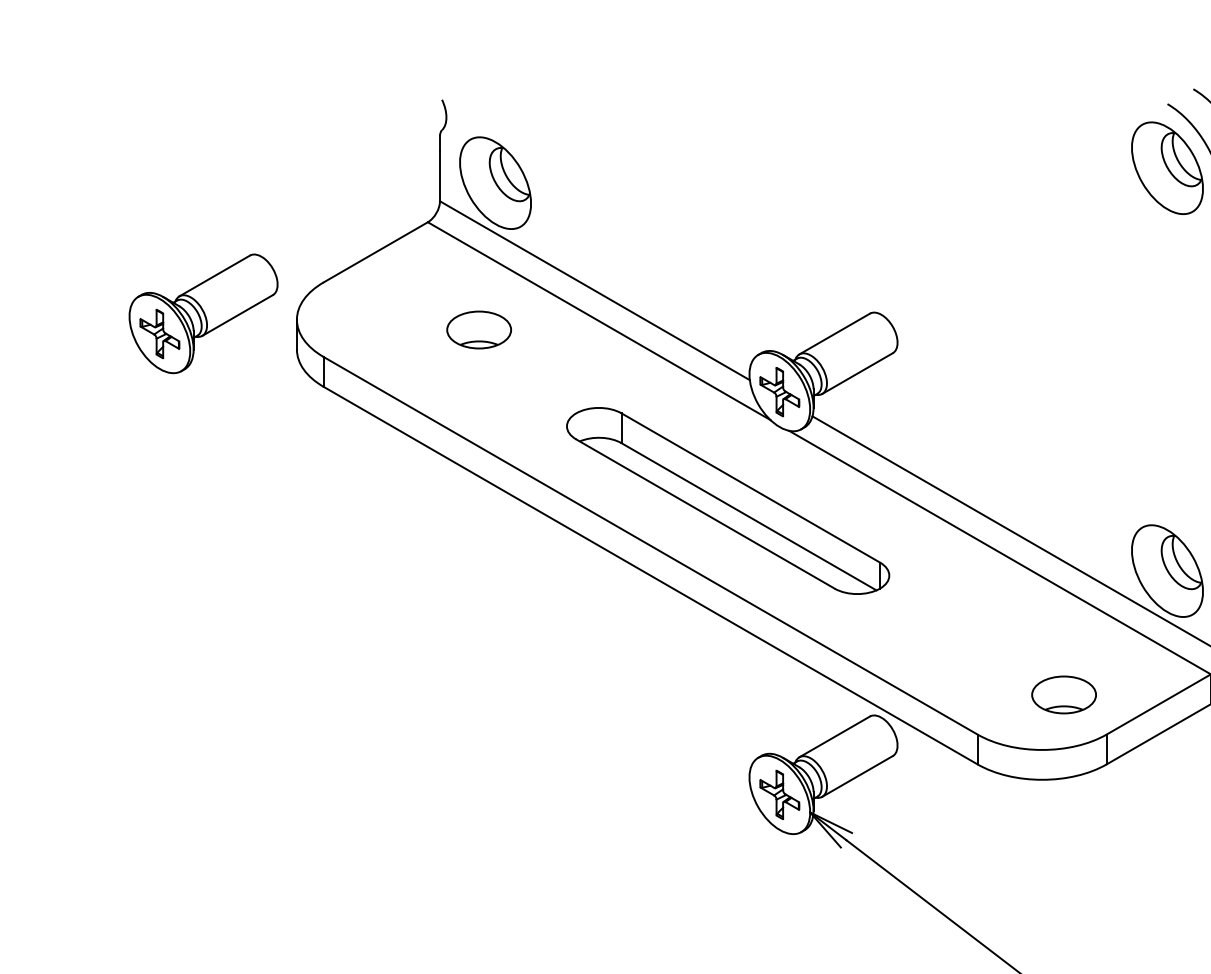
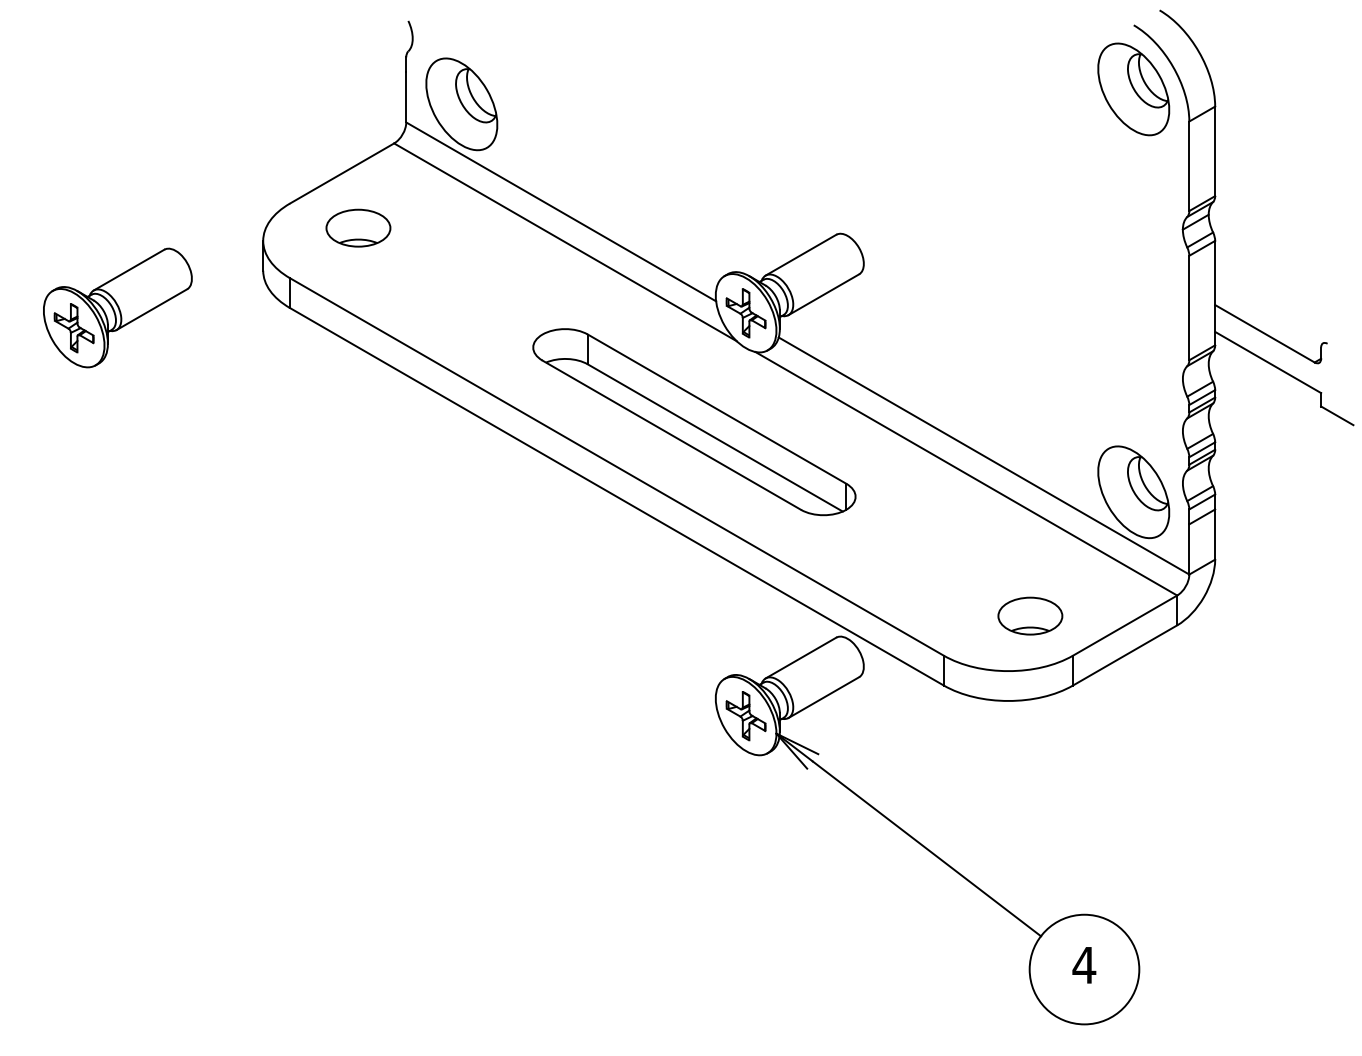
part: (203, 313) -> (117, 307), moved
part: (479, 329) -> (358, 227), moved

